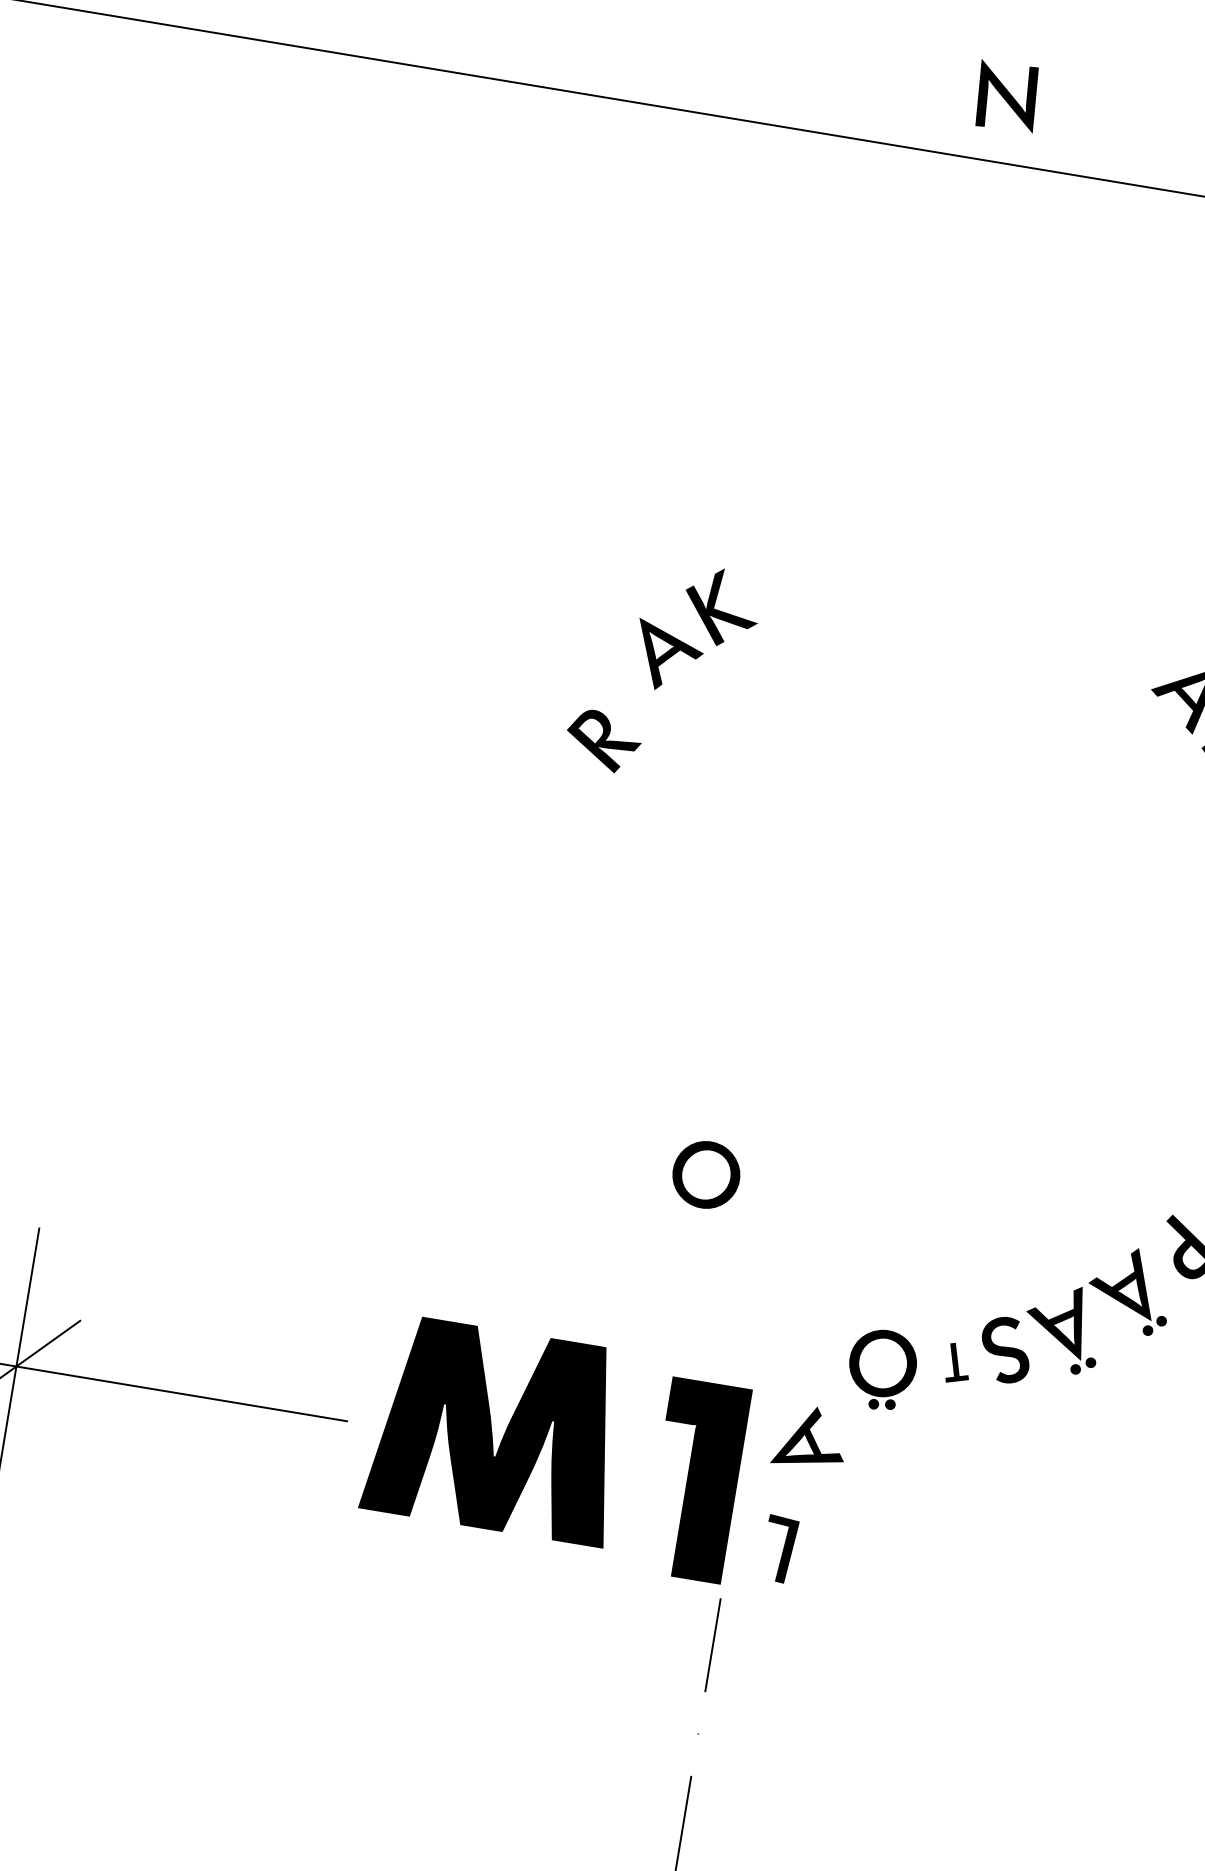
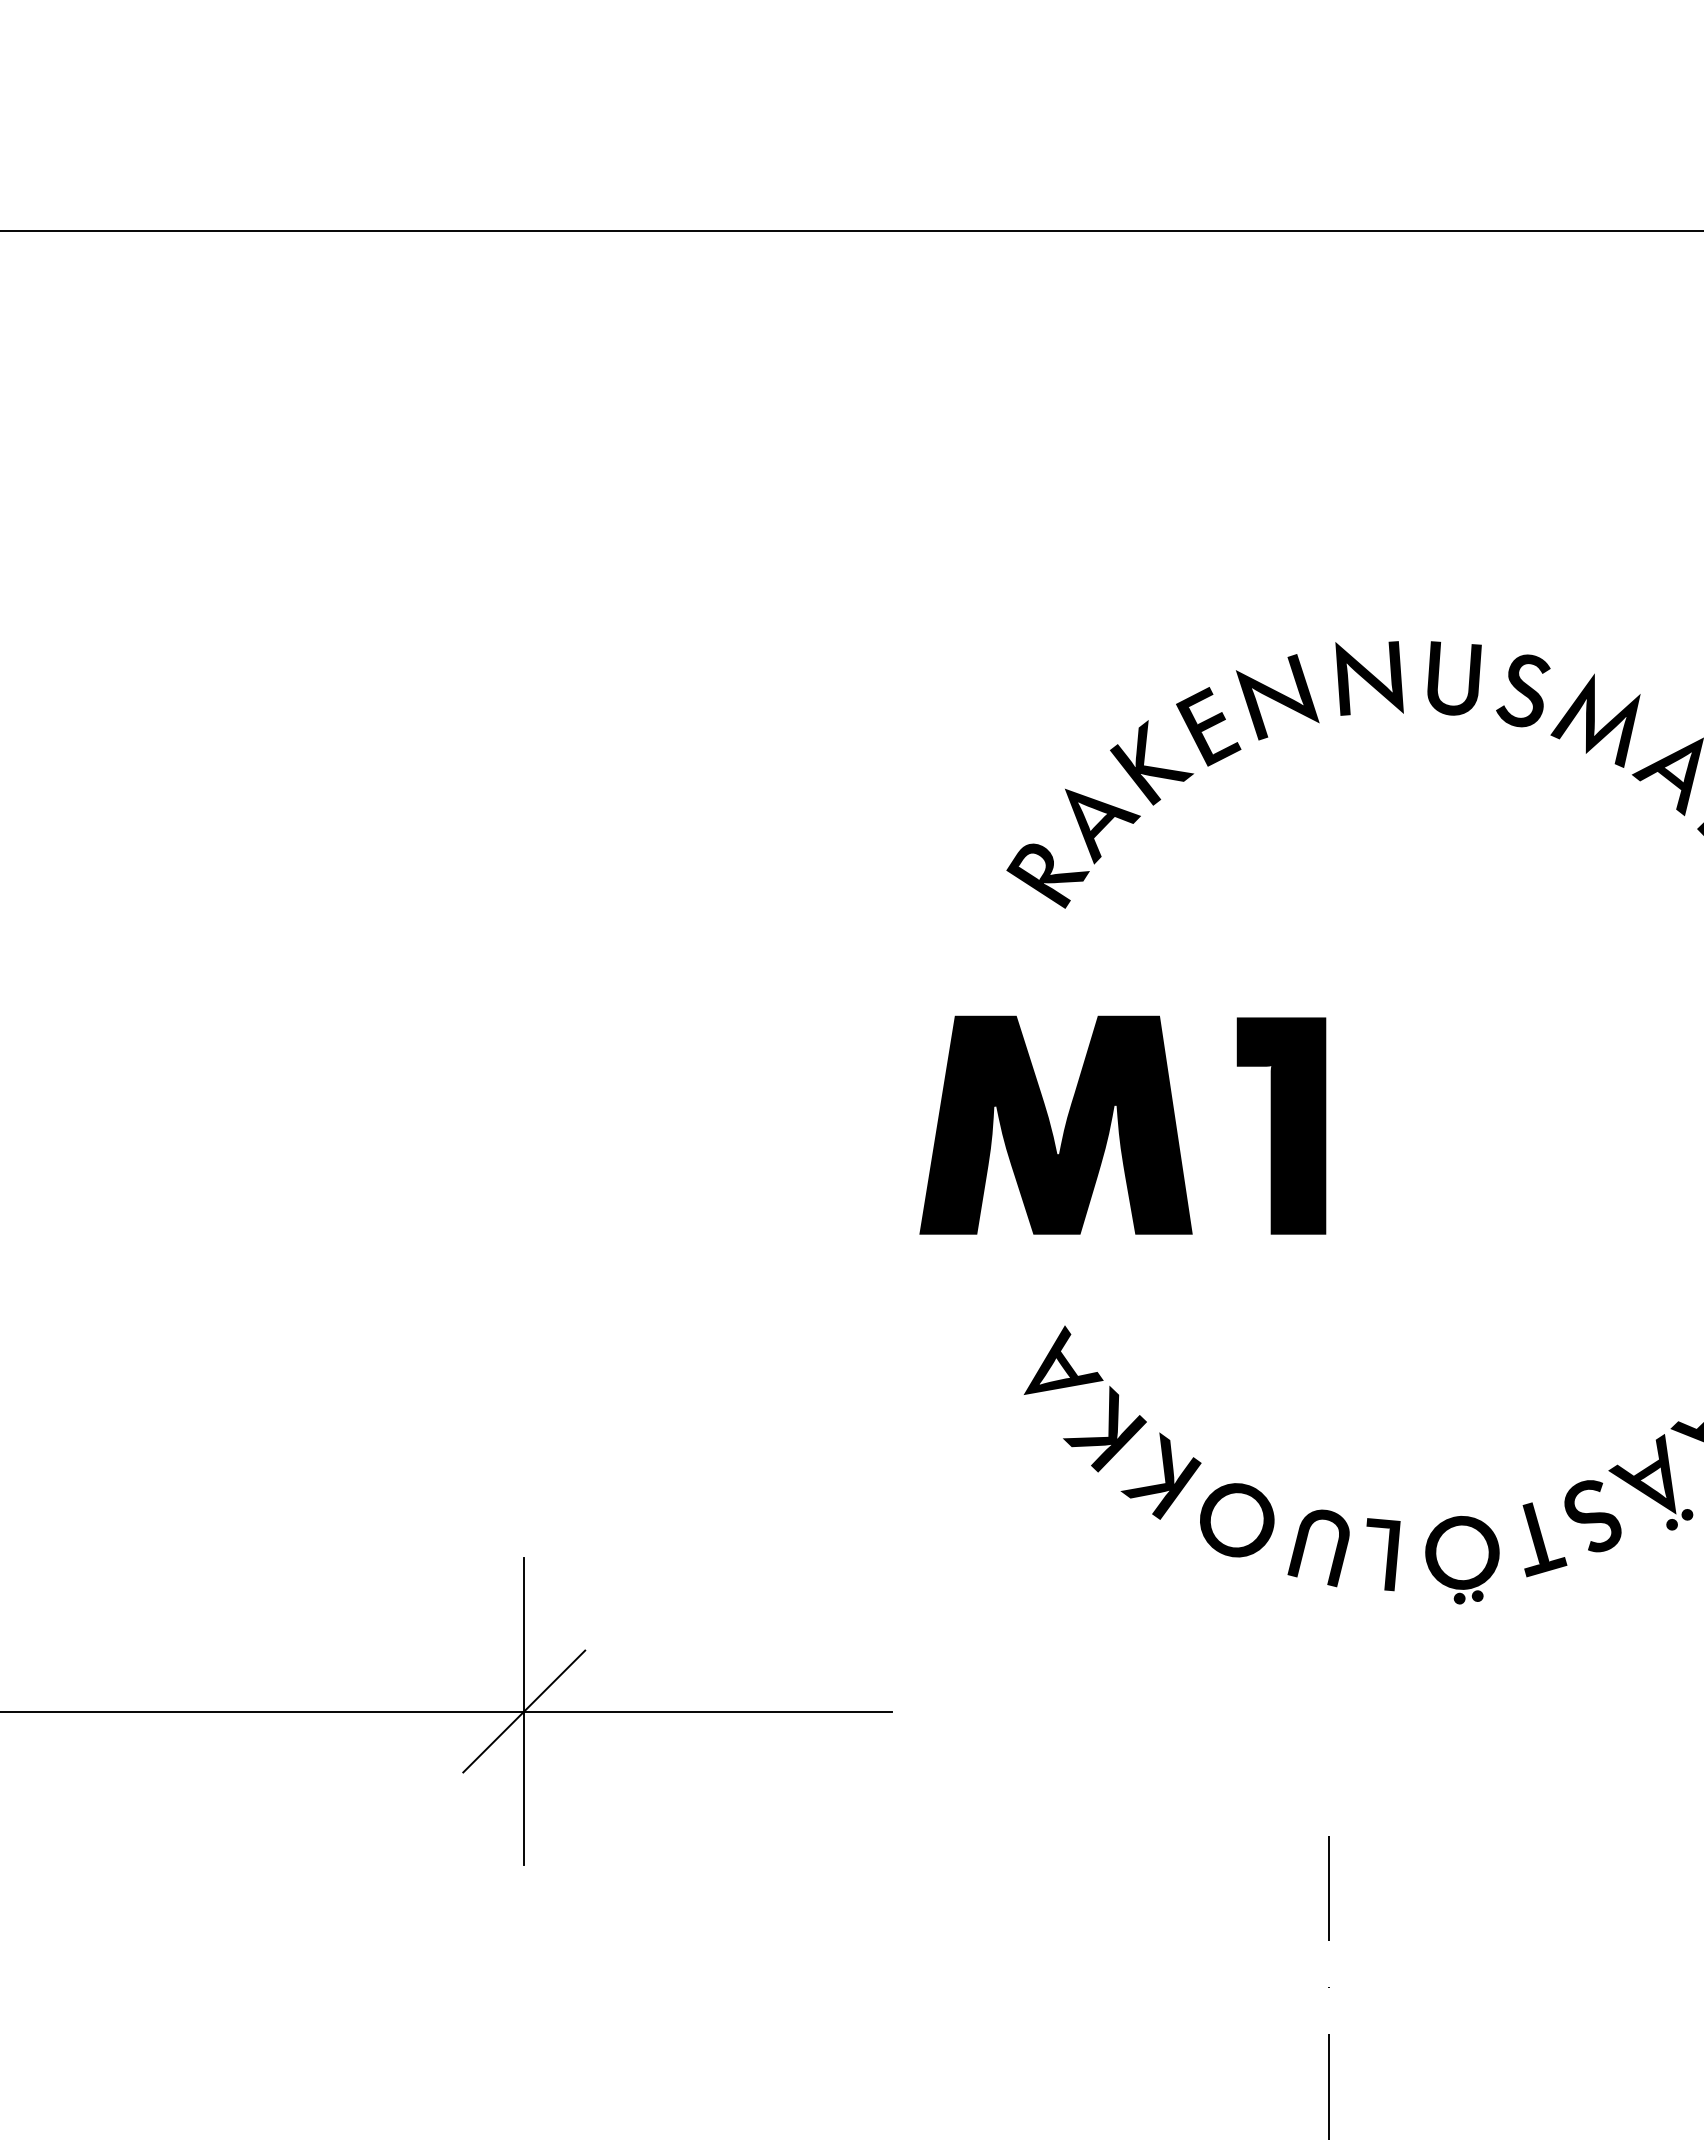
part: (1006, 96) -> (1369, 678), moved
fill: (844, 566) -> (1277, 696), added
fill: (1006, 576) -> (1454, 678), added
fill: (777, 583) -> (1208, 726), added
fill: (1065, 597) -> (1522, 690), added
fill: (1126, 635) -> (1595, 720), added
part: (603, 740) -> (1047, 875), moved
part: (706, 1175) -> (1237, 1520), moved
fill: (579, 1198) -> (1104, 1428), added
fill: (623, 1249) -> (1160, 1476), added
part: (743, 1334) -> (1305, 1546), added
part: (958, 1363) -> (1544, 1539), size x1.67
part: (496, 1429) -> (1055, 1124), moved
part: (810, 1437) -> (1063, 1359), moved
part: (696, 1480) -> (1281, 1125), moved
part: (779, 1549) -> (1383, 1554), moved

